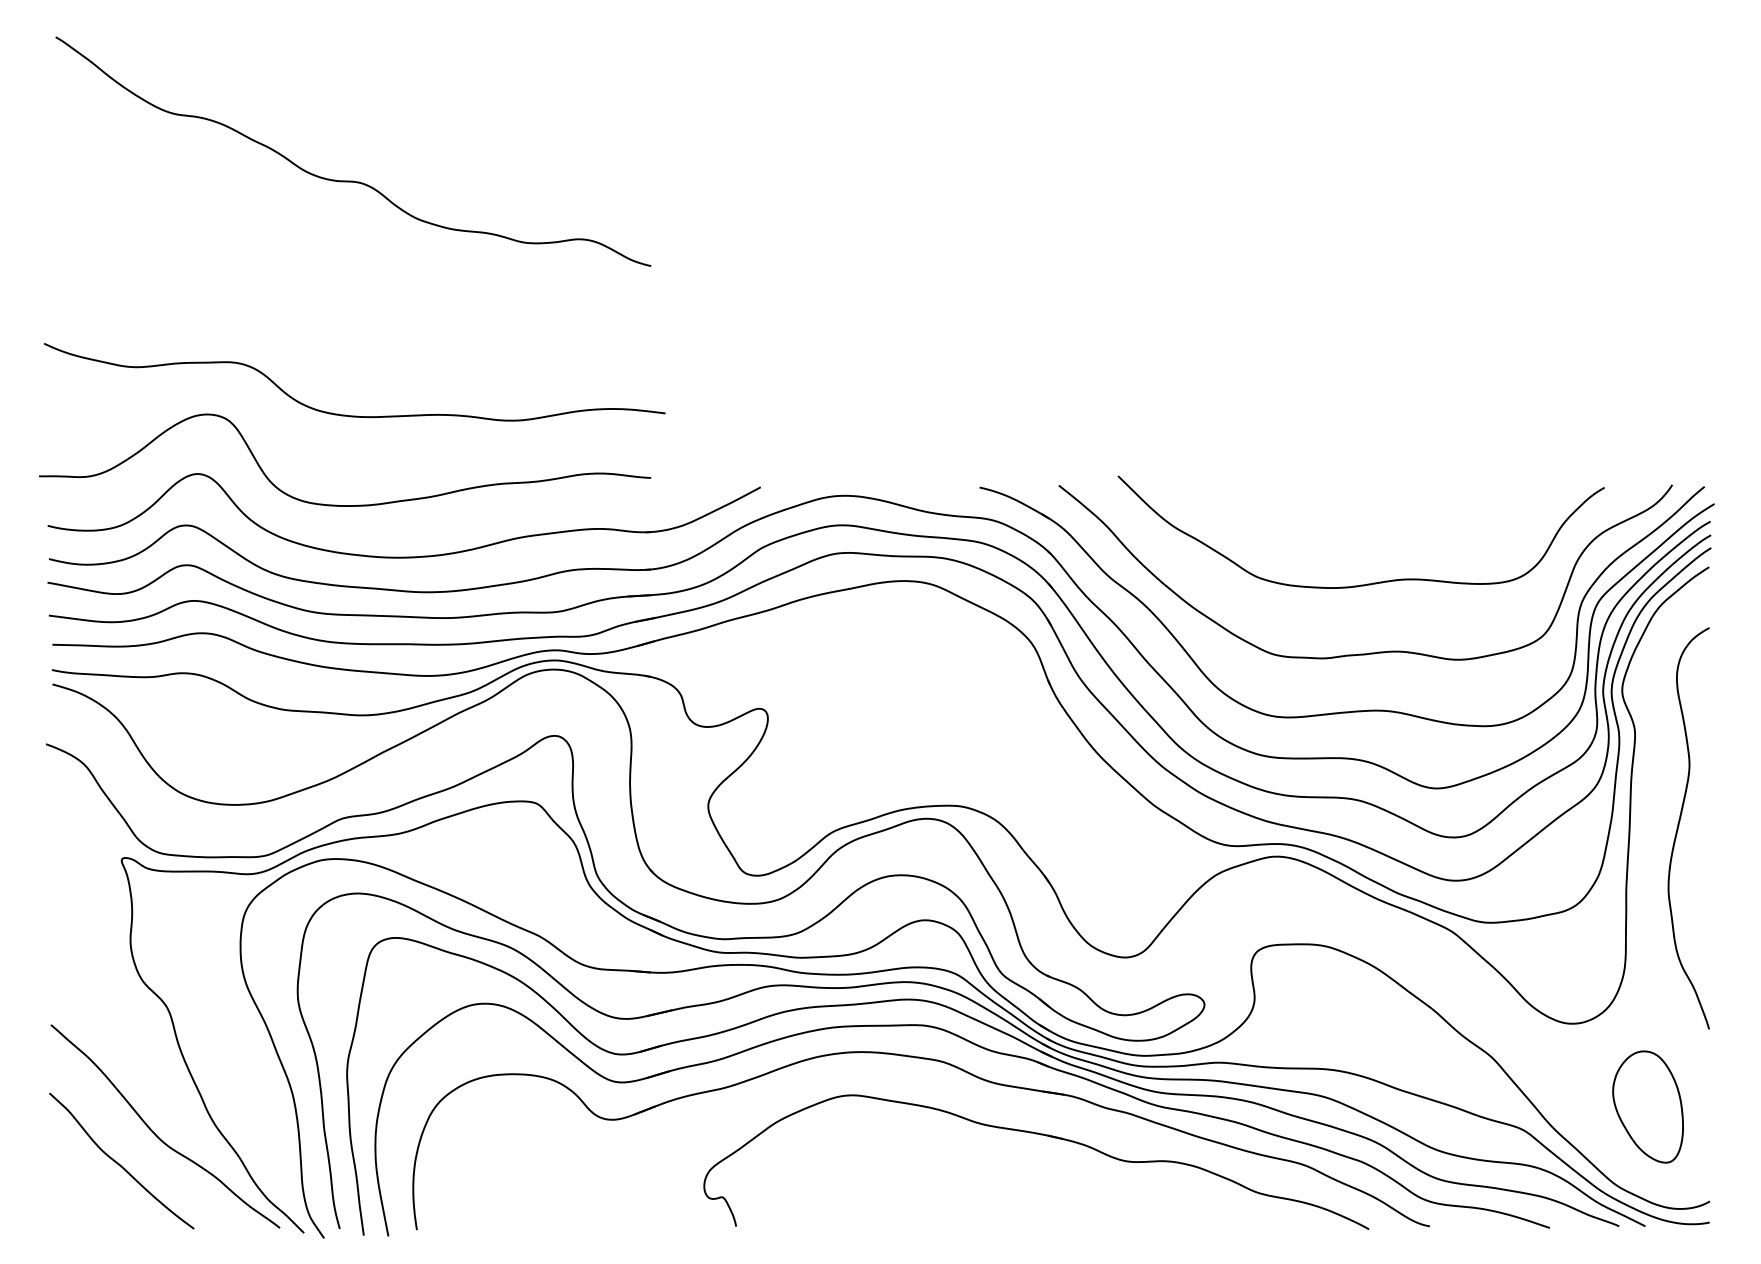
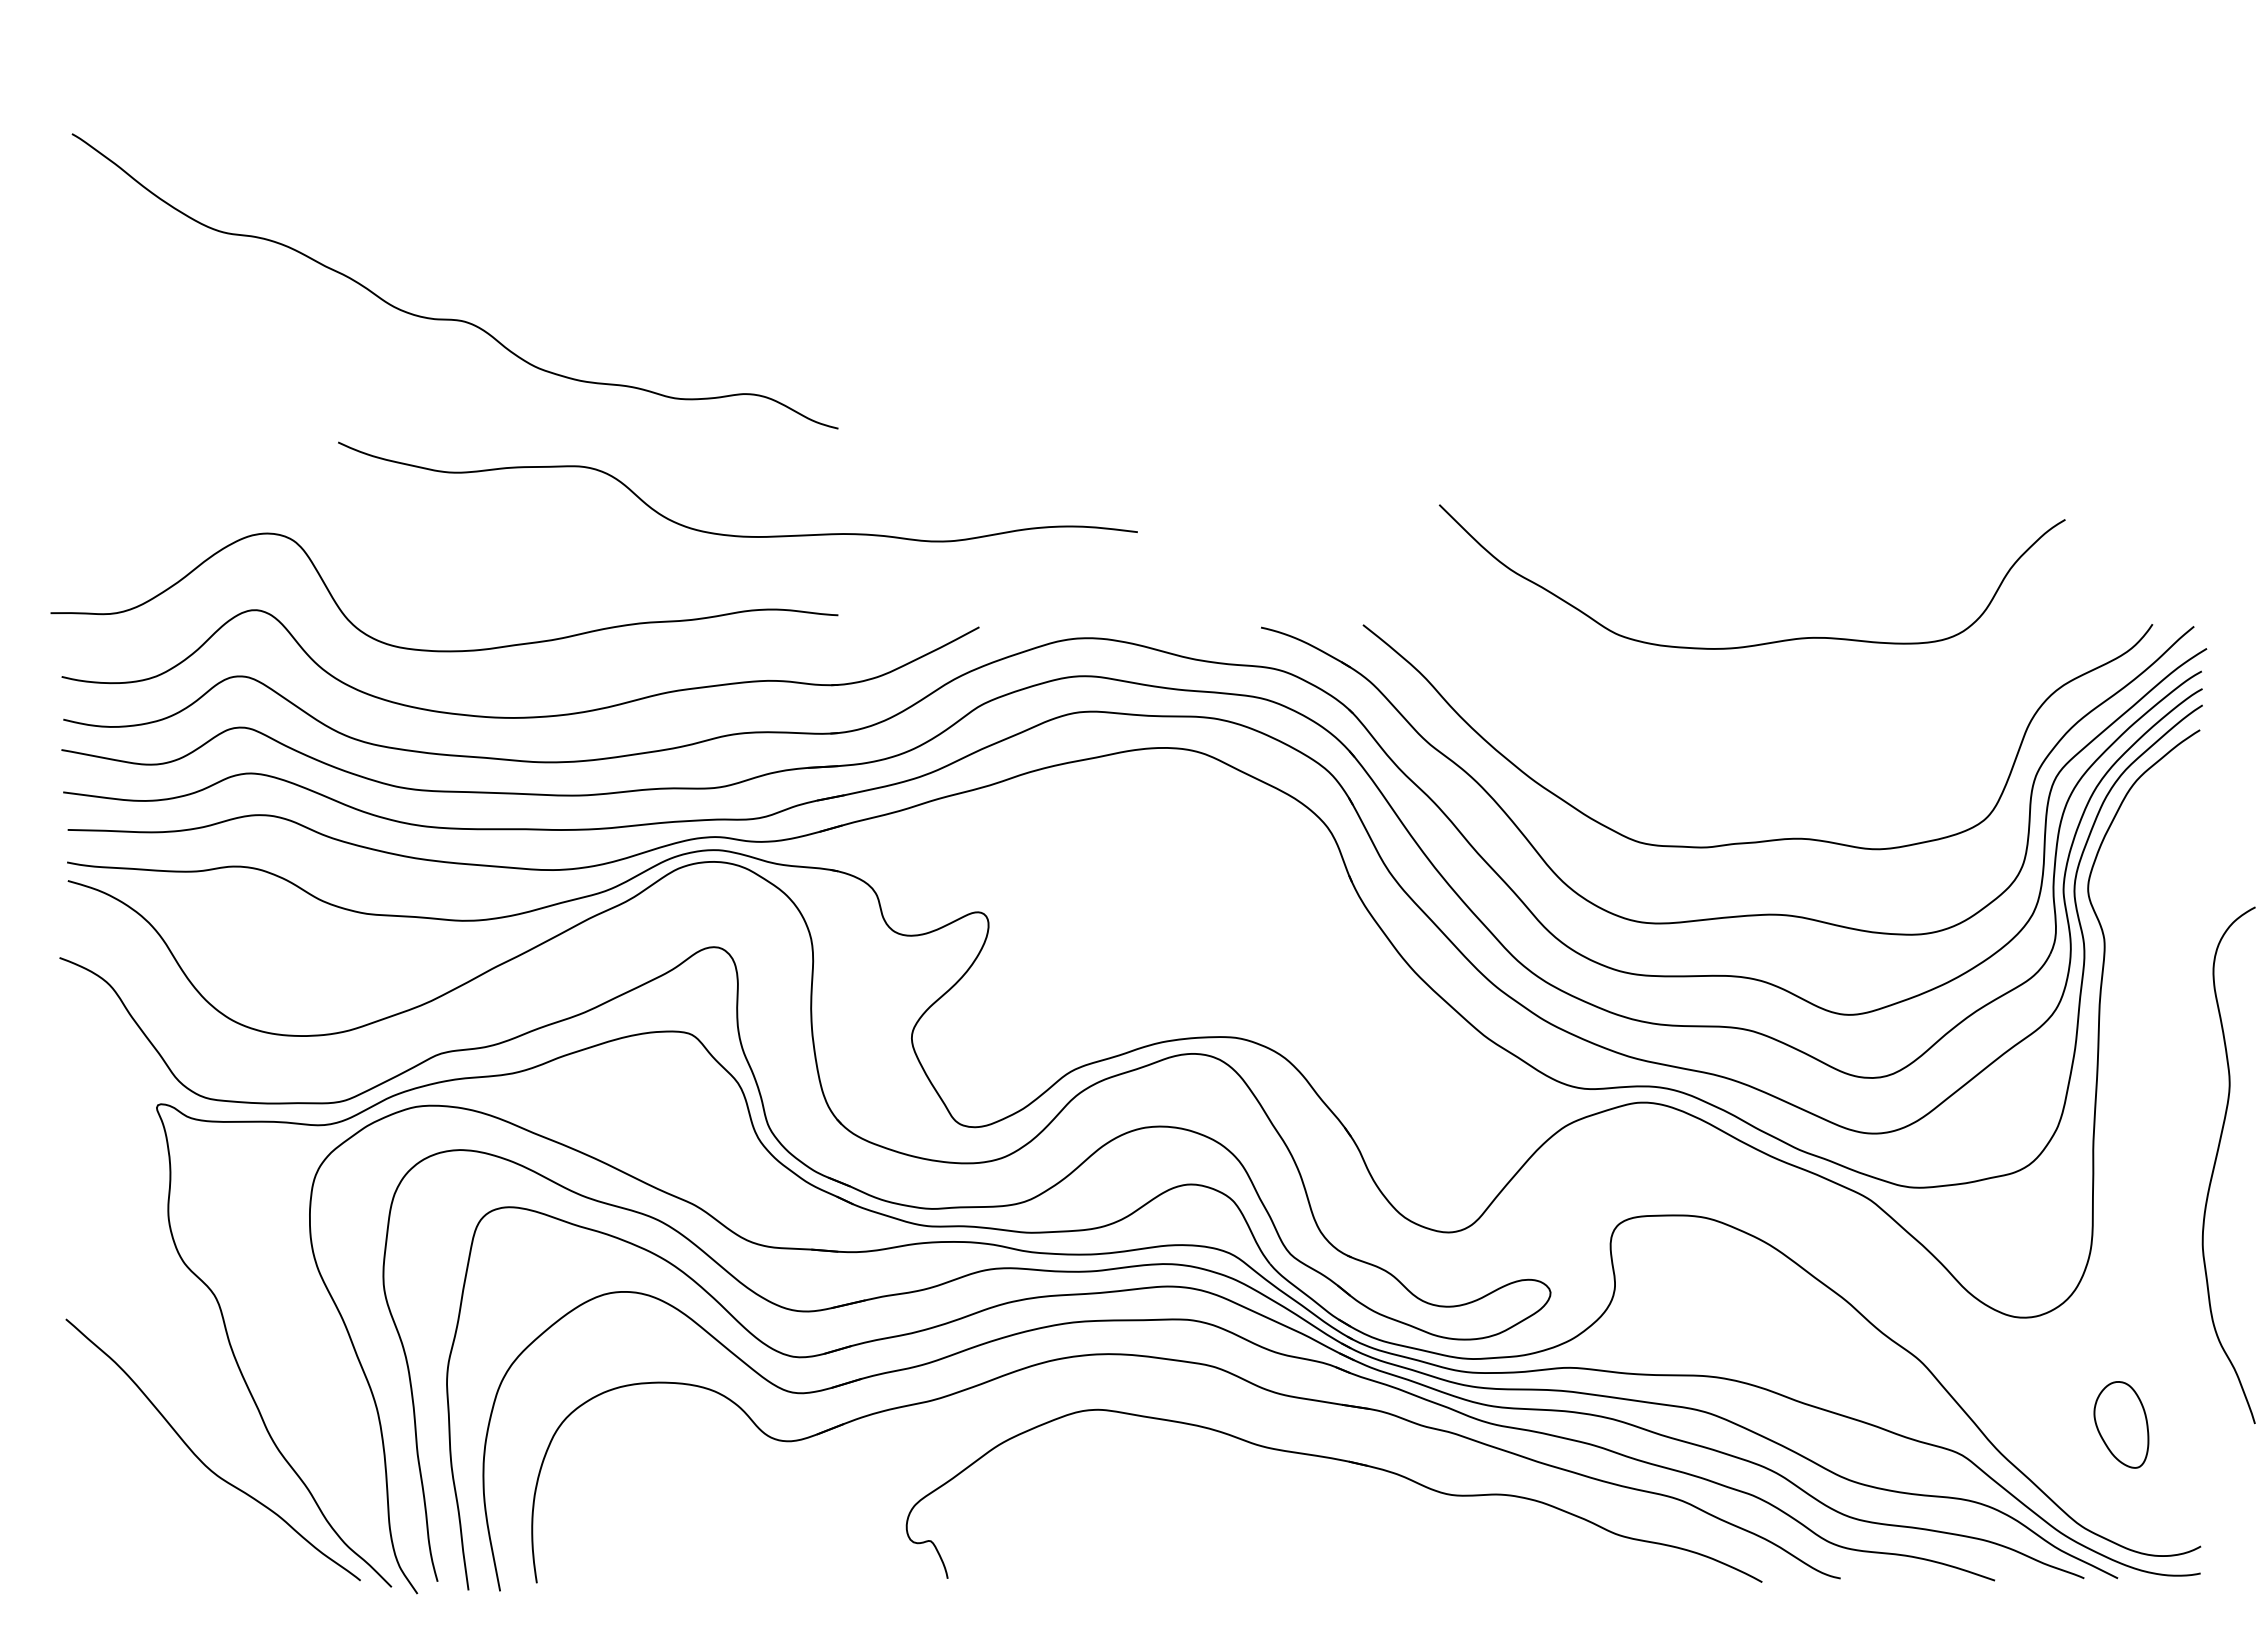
curve: (350, 180) -> (451, 318), moved
curve: (350, 415) -> (732, 534), moved
curve: (1371, 583) -> (1765, 642), moved
curve: (1679, 825) -> (2216, 1161), moved
part: (1648, 1106) -> (2121, 1424), size x0.6
curve: (119, 1163) -> (153, 1497), removed

